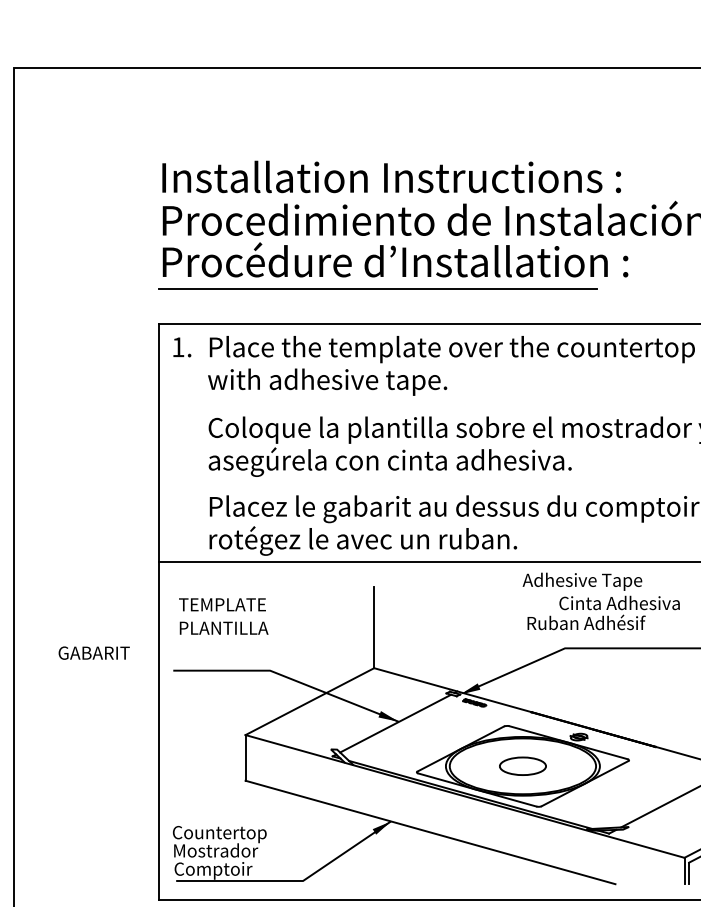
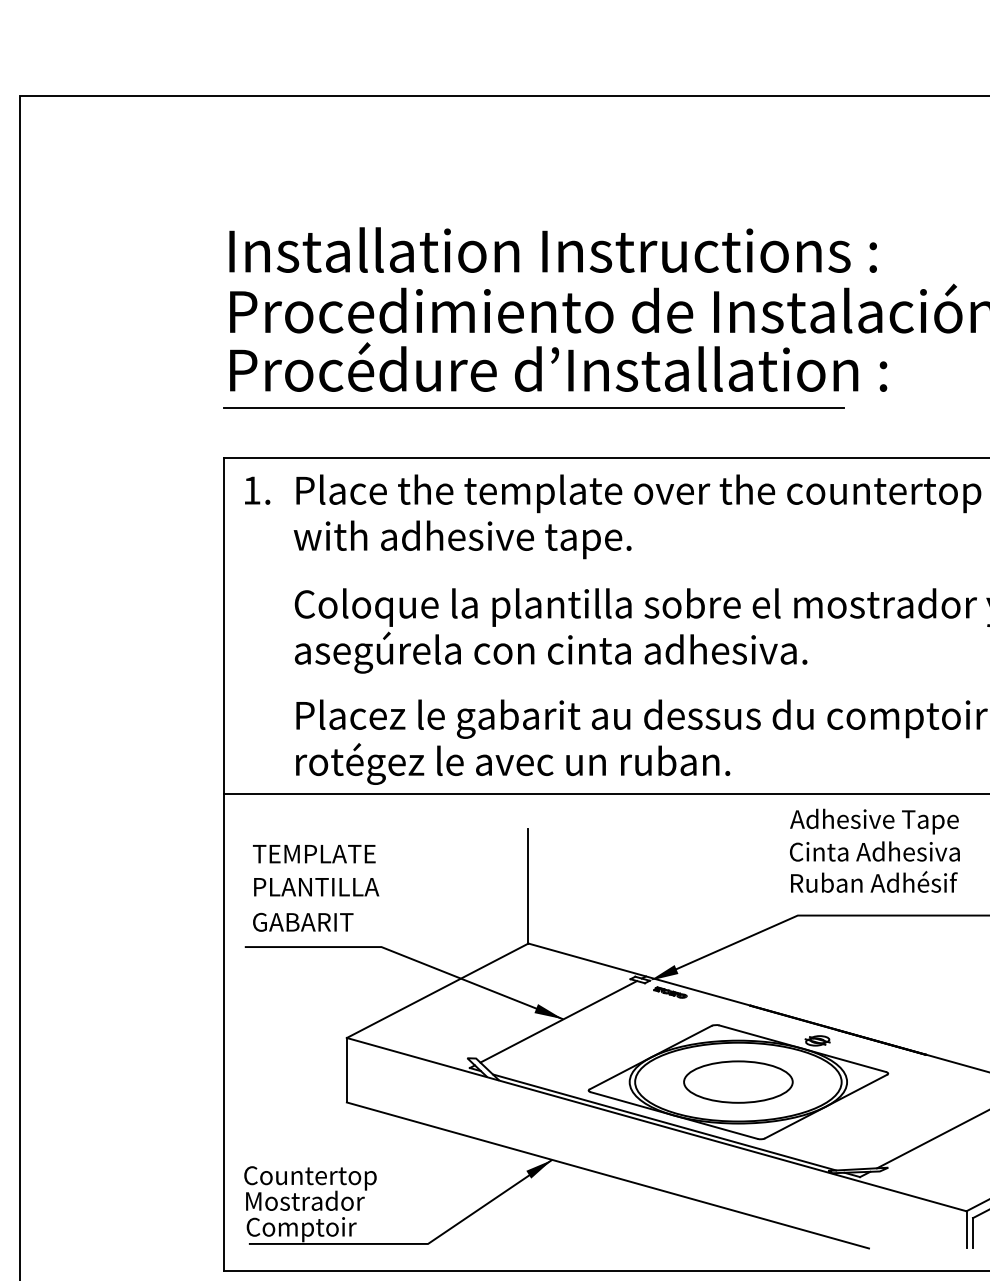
text: (582, 581) -> (874, 821), moved
text: (586, 622) -> (874, 881), moved
text: (94, 652) -> (303, 921), moved
part: (522, 765) -> (738, 1081), size x1.67

